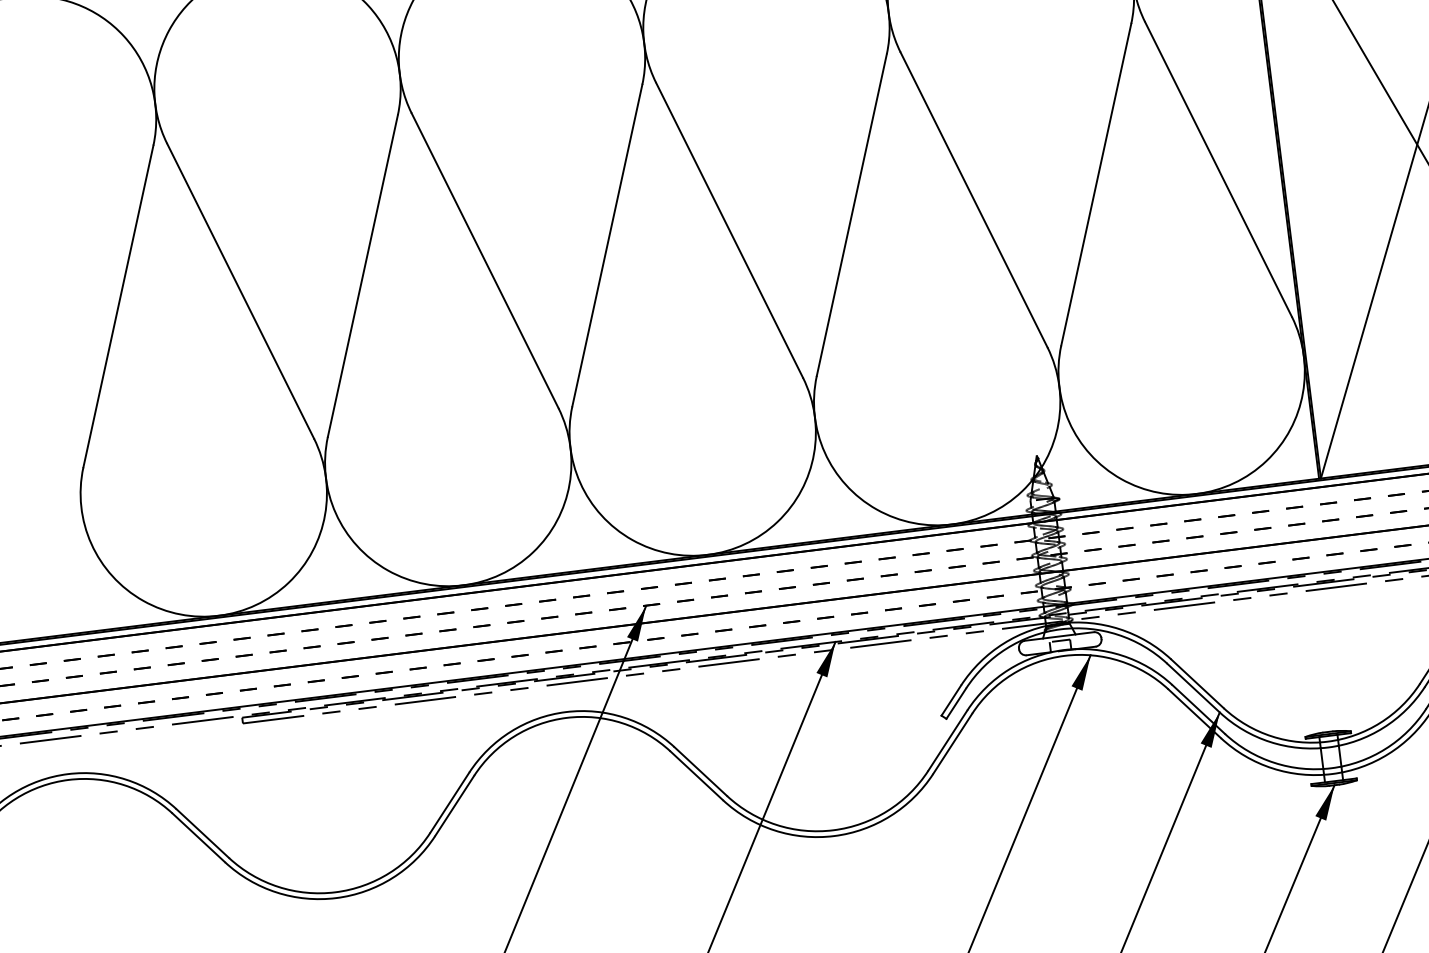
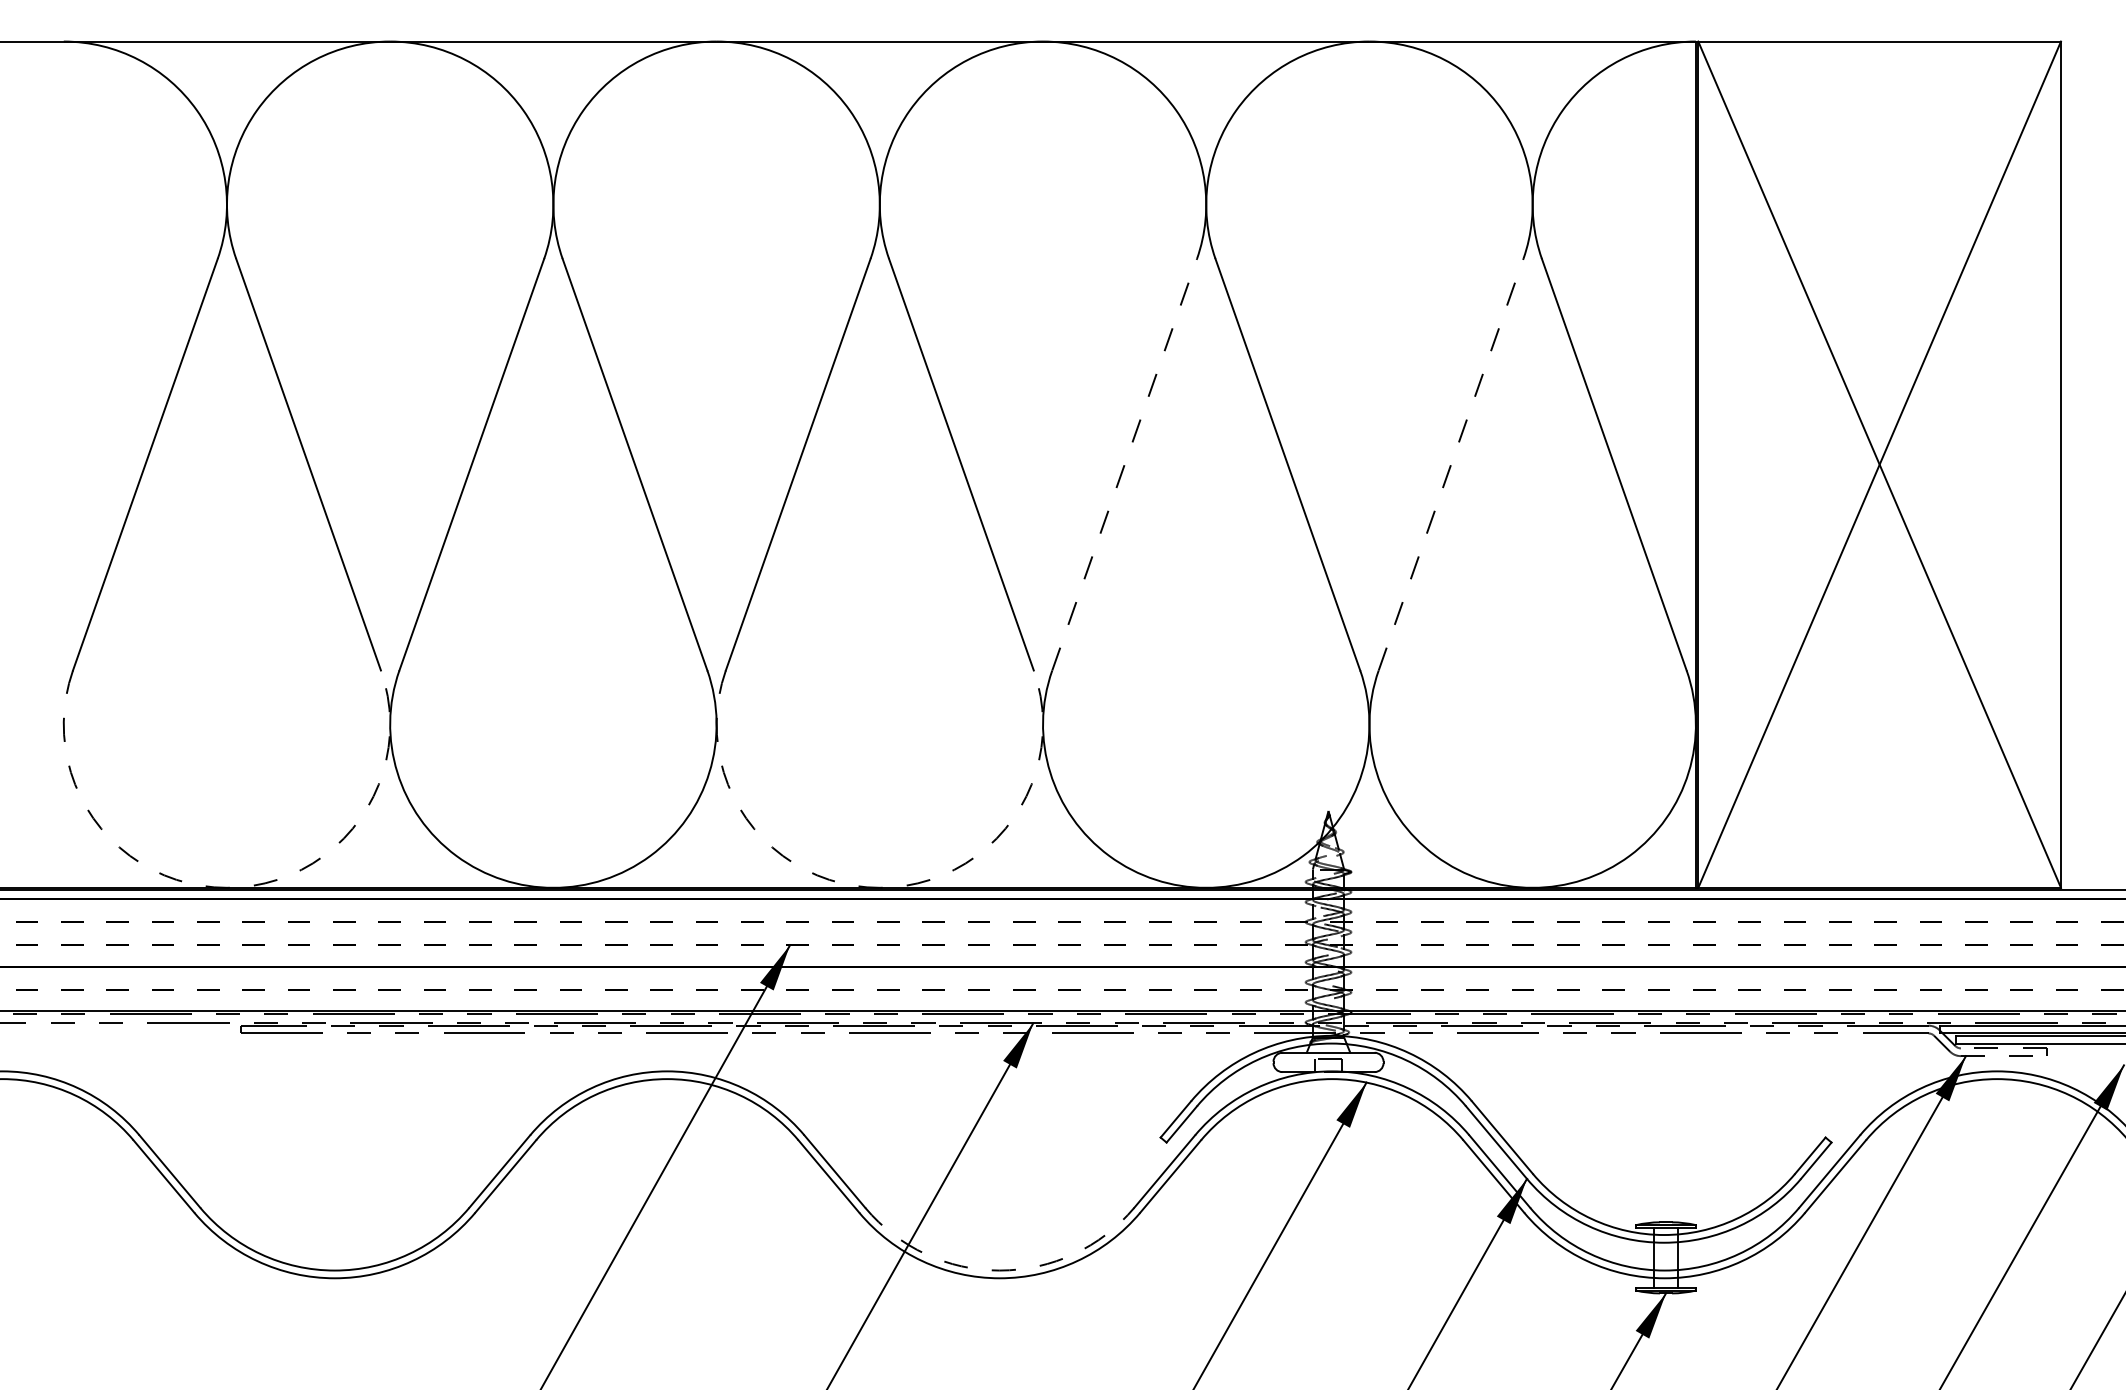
line: (1096, 184) -> (1451, 464), solid -> dashed
line: (851, 214) -> (1124, 464), solid -> dashed
arc: (707, 554) -> (879, 887), solid -> dashed
arc: (218, 615) -> (226, 887), solid -> dashed
arc: (833, 830) -> (999, 1270), solid -> dashed

